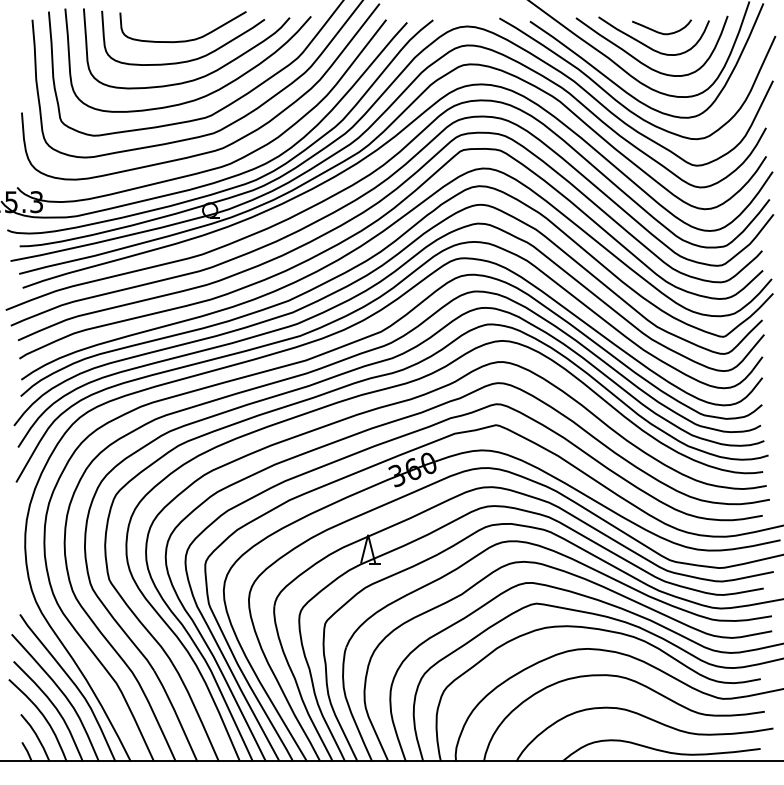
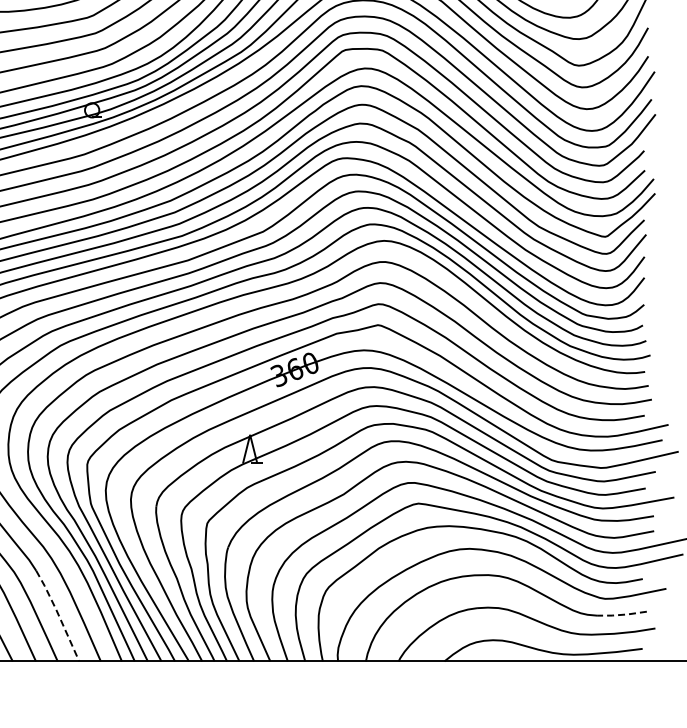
line: (176, 714) -> (58, 614), solid -> dashed
line: (739, 714) -> (621, 614), solid -> dashed

